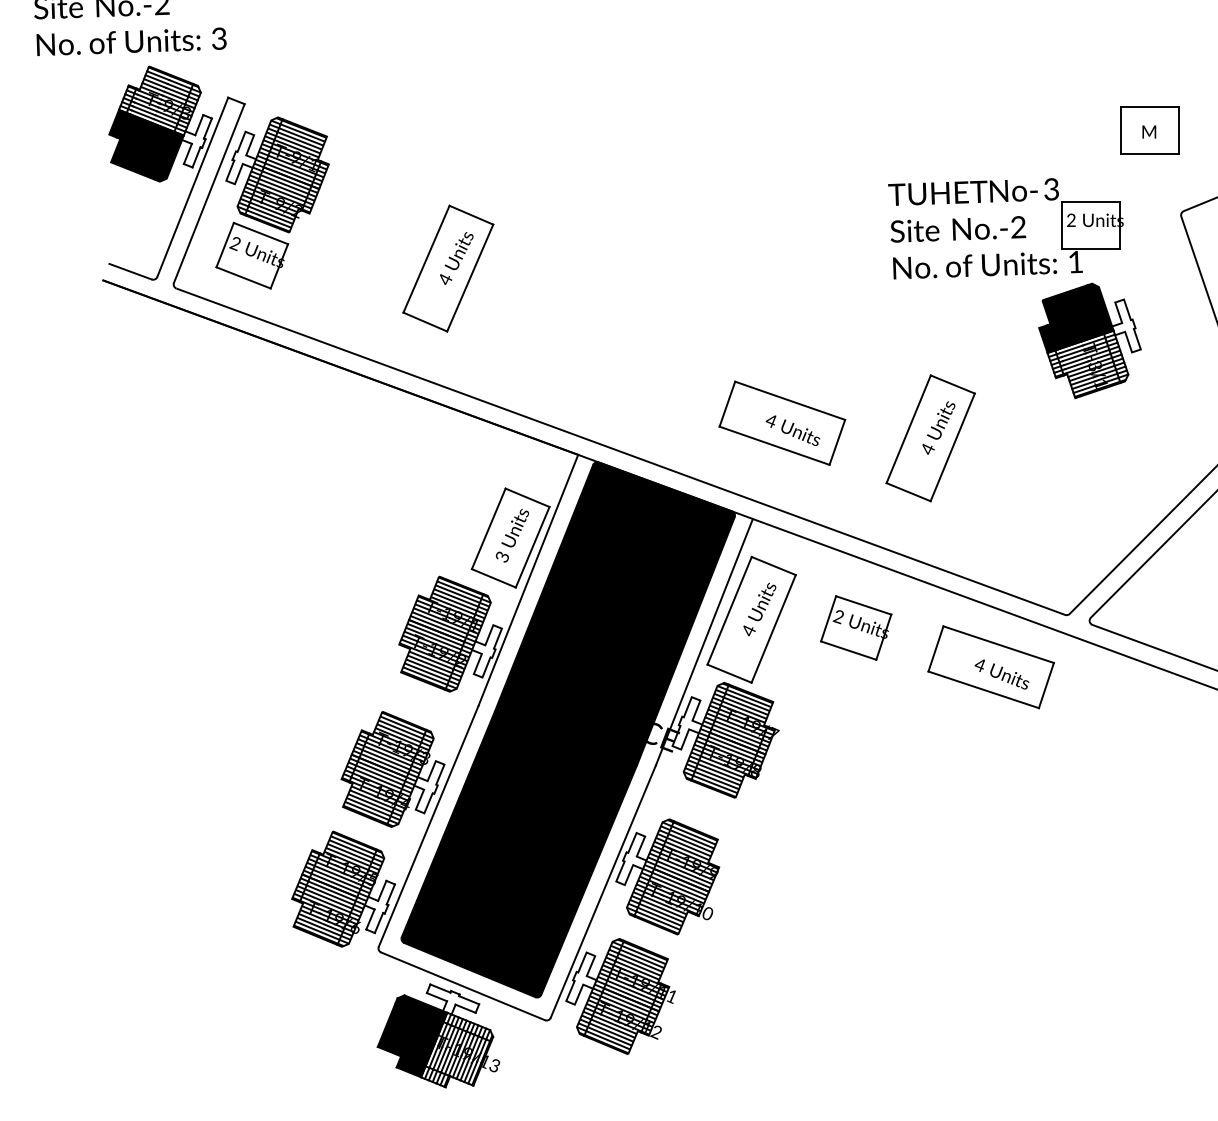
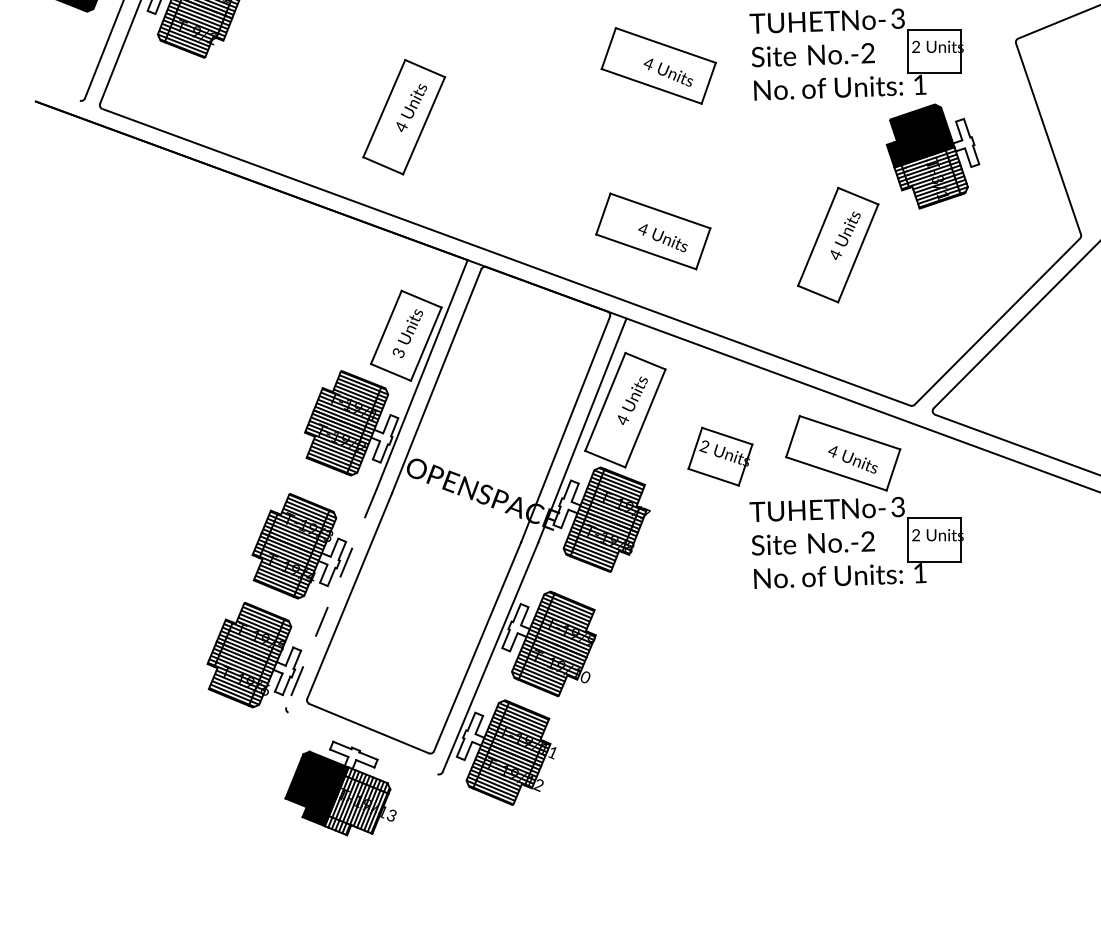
part: (788, 240) -> (658, 65), added
part: (252, 255) -> (171, 78), removed
part: (448, 268) -> (404, 117), moved
line: (130, 271) -> (60, 93), removed
part: (930, 438) -> (838, 245), moved
part: (856, 627) -> (720, 456), moved
fill: (568, 729) -> (458, 509), removed
part: (1005, 765) -> (856, 542), added
line: (428, 826) -> (331, 598), solid -> dashed
line: (463, 986) -> (363, 743), removed

